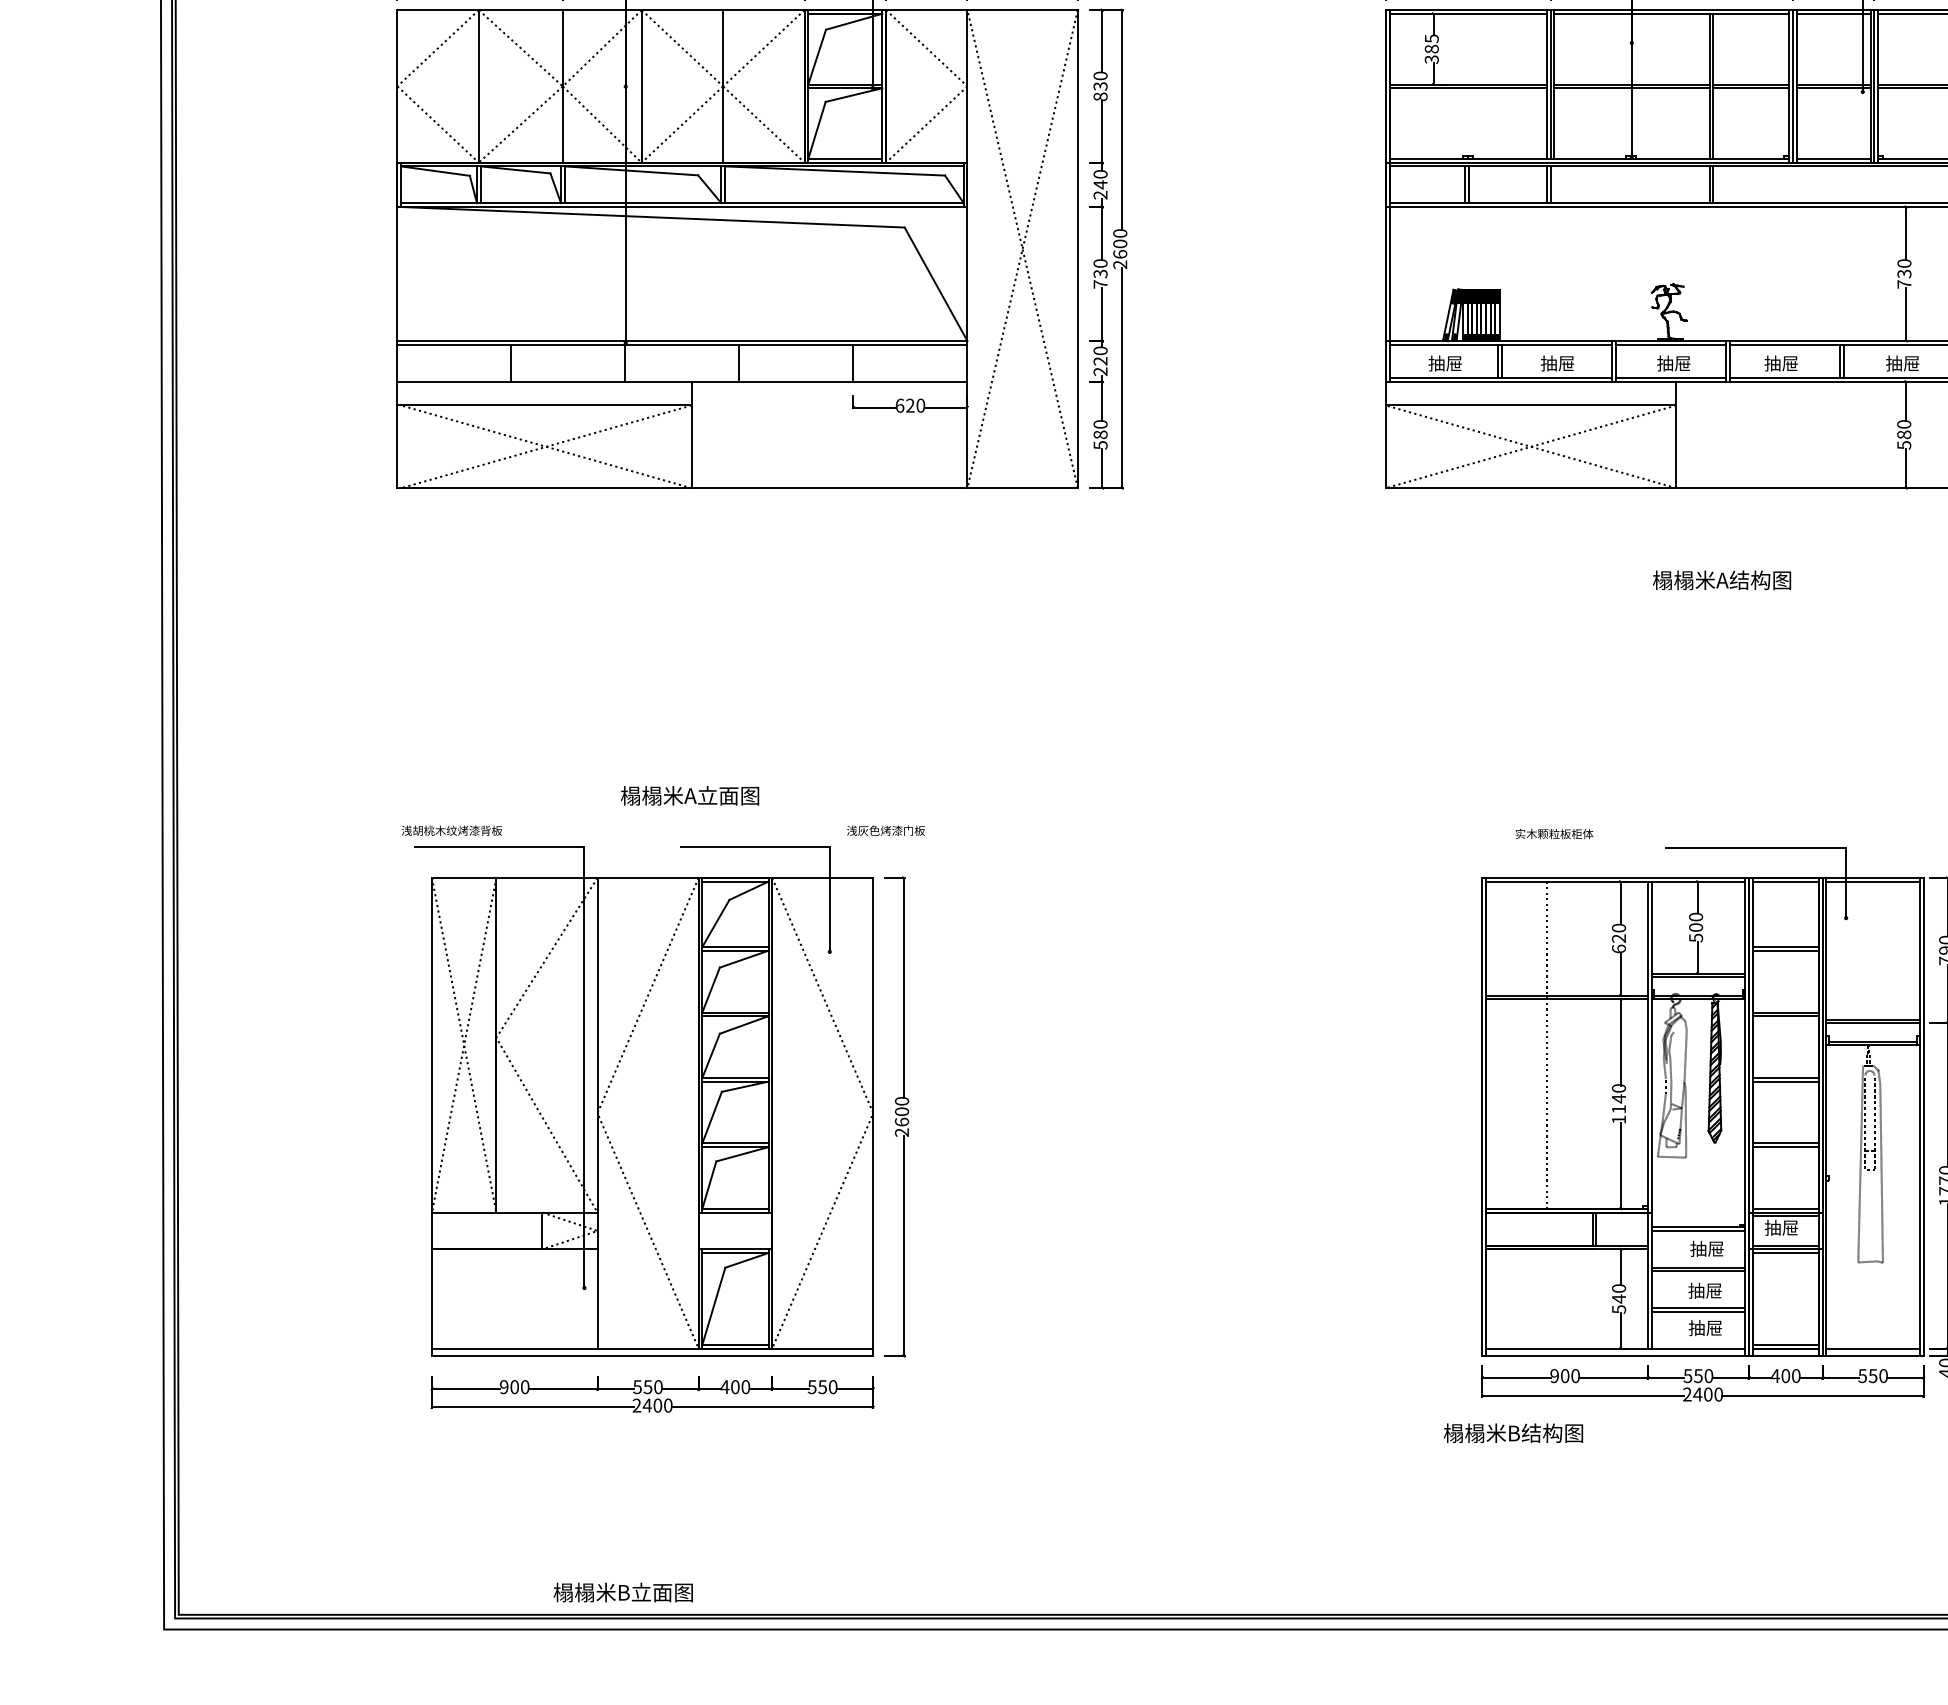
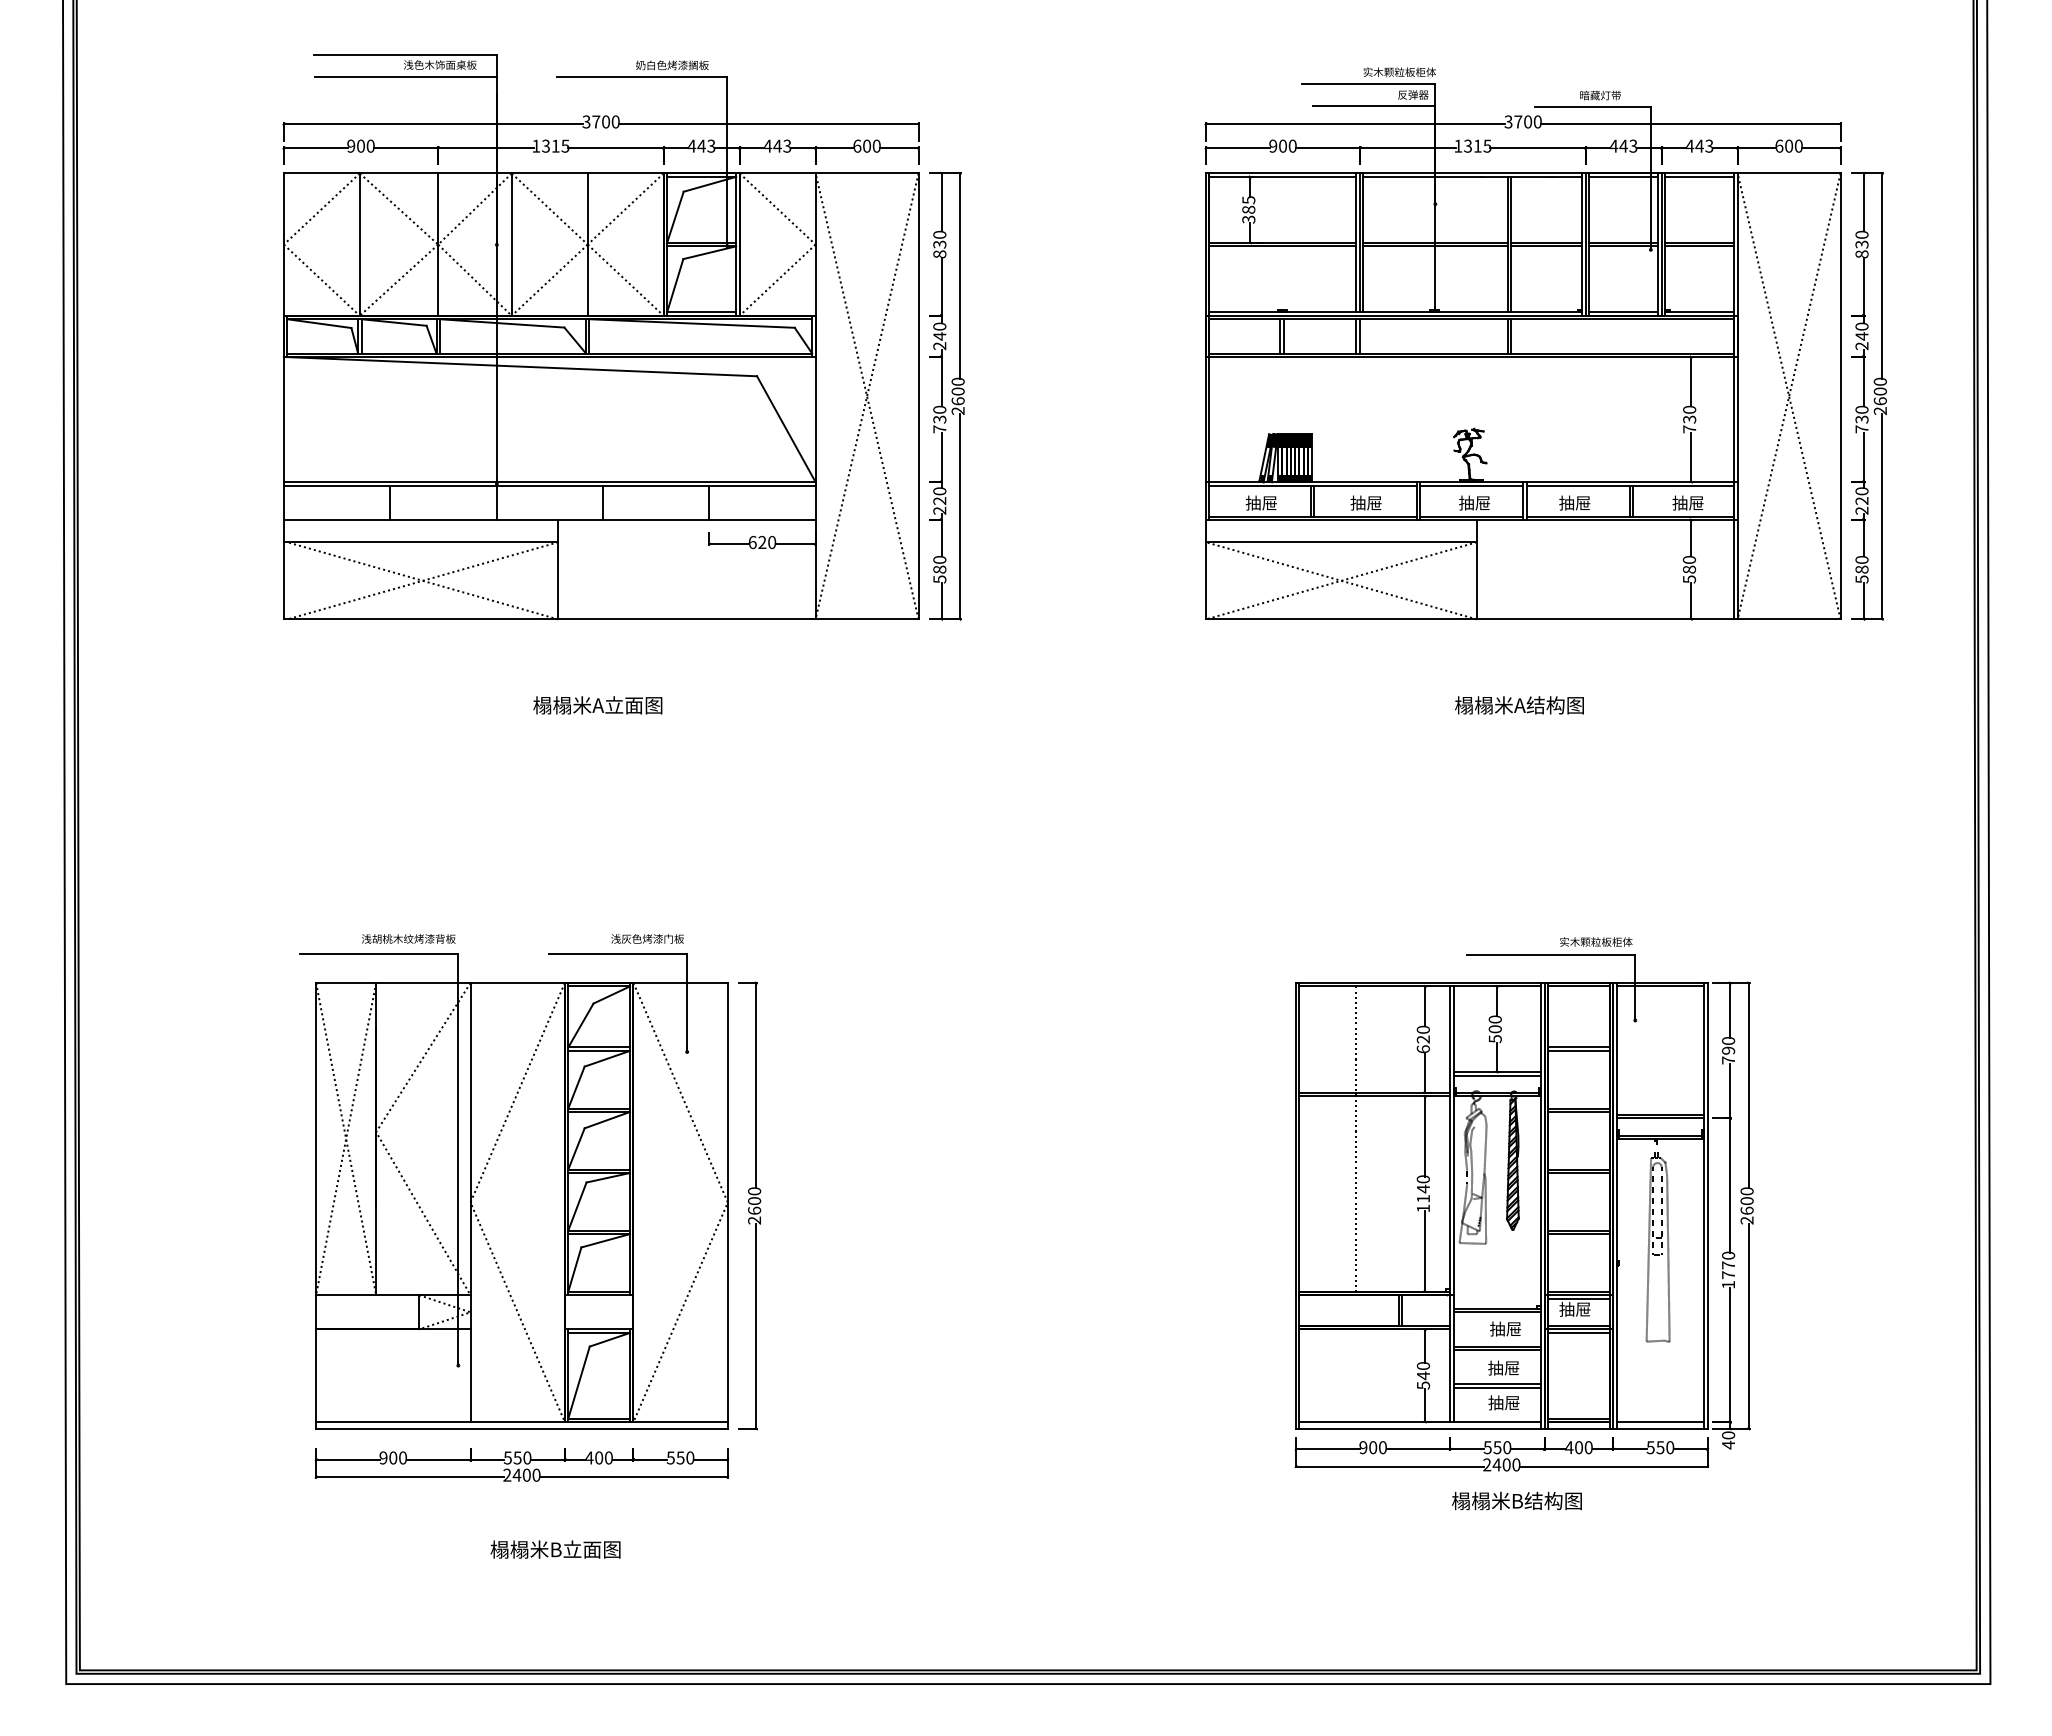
text: (689, 795) -> (597, 705), moved
text: (451, 830) -> (408, 938), moved
text: (885, 830) -> (647, 938), moved
text: (1554, 833) -> (1596, 941), moved
text: (1512, 1432) -> (1516, 1500), moved
text: (623, 1592) -> (555, 1549), moved

